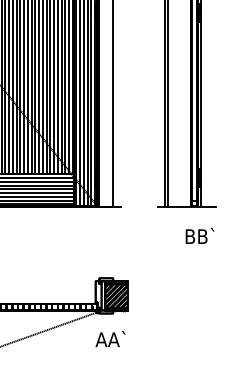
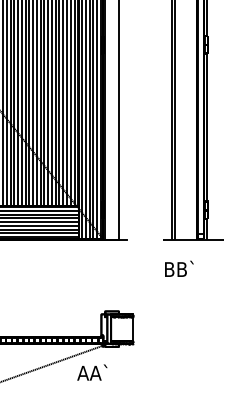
text: (200, 235) -> (179, 268), moved
hatch: (116, 296) -> (122, 329), removed
text: (110, 338) -> (92, 372), moved

